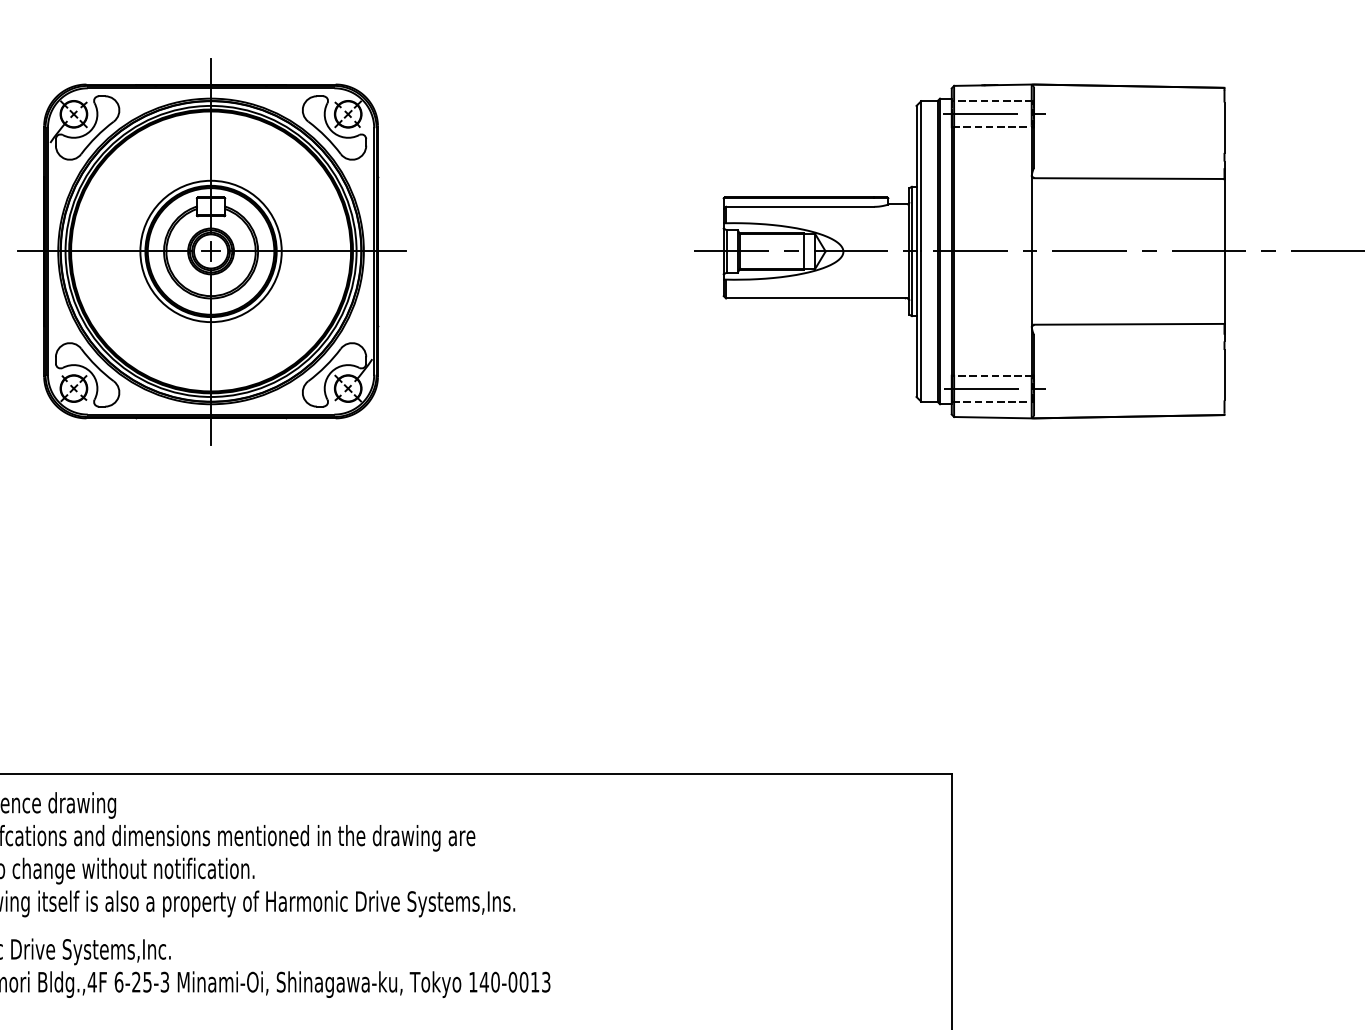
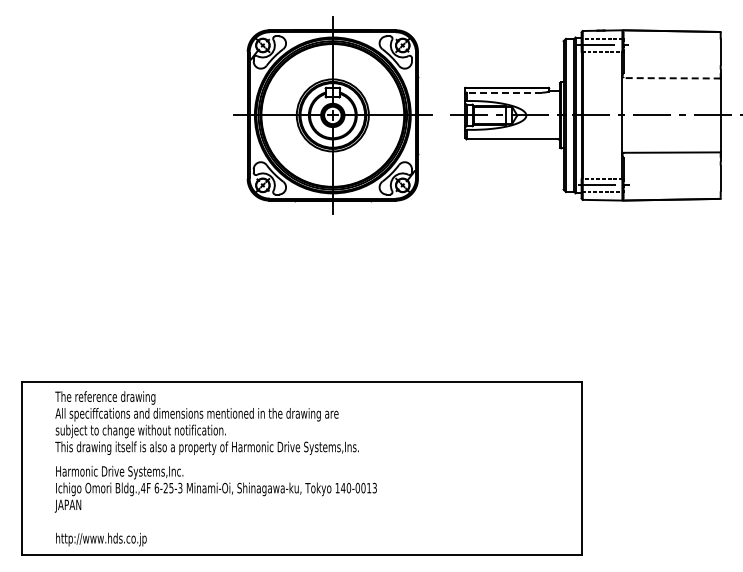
line: (1129, 179) -> (672, 78), solid -> dashed
line: (800, 206) -> (504, 92), solid -> dashed
part: (210, 251) -> (332, 115), moved

